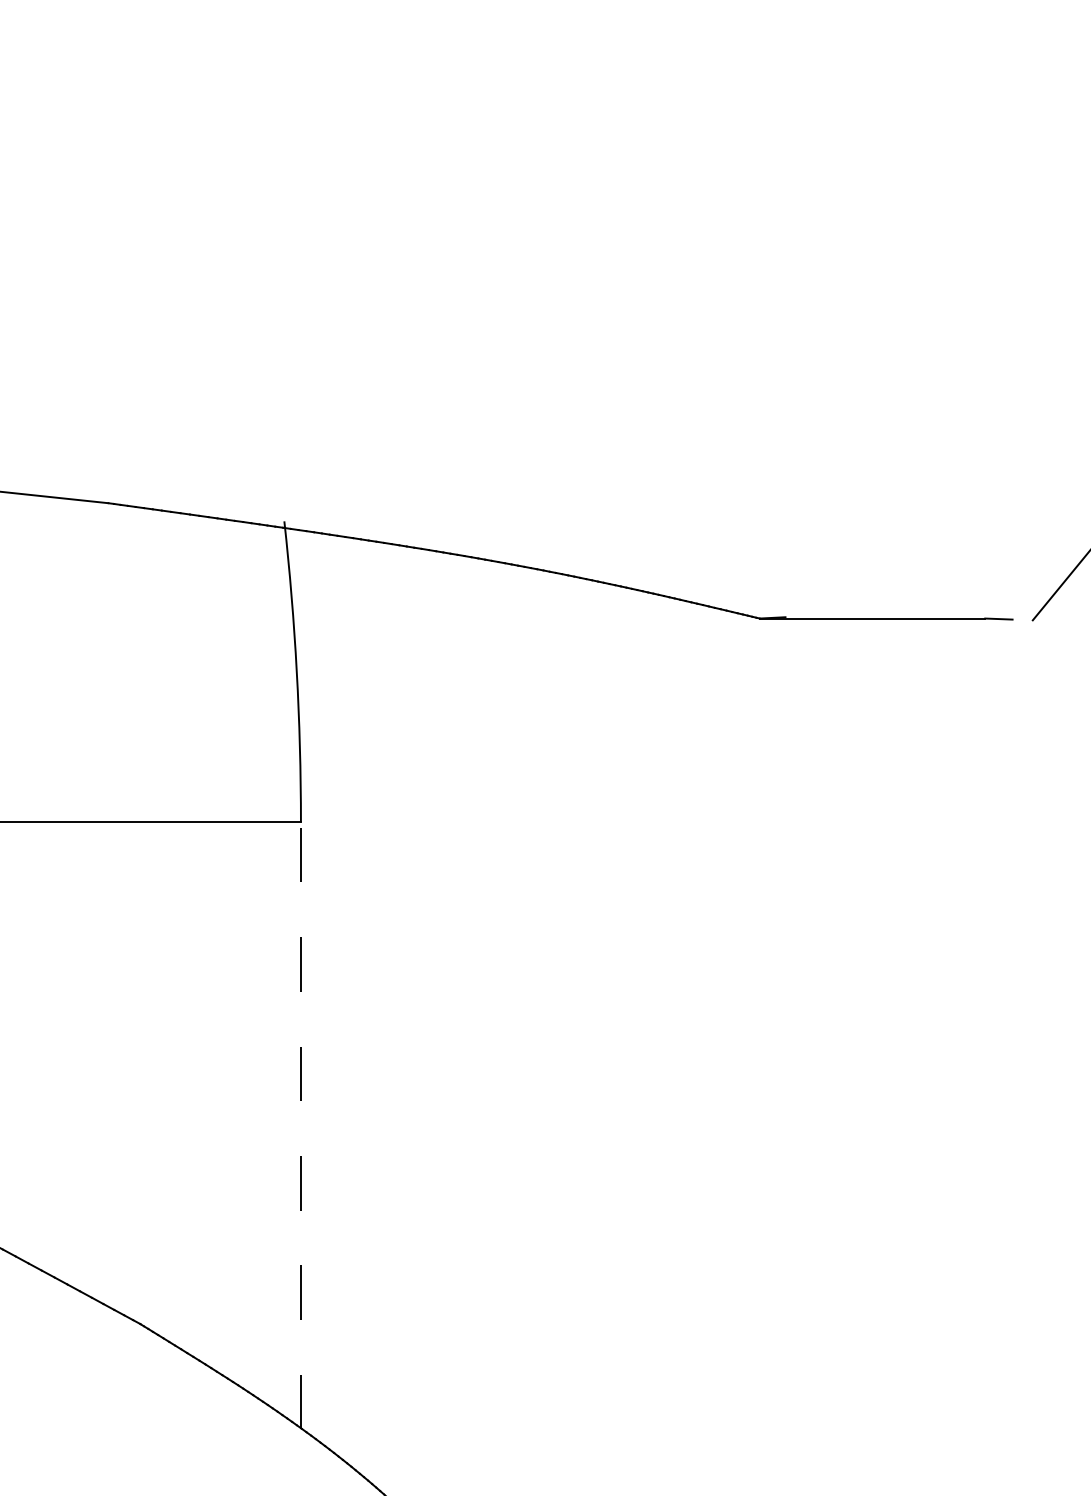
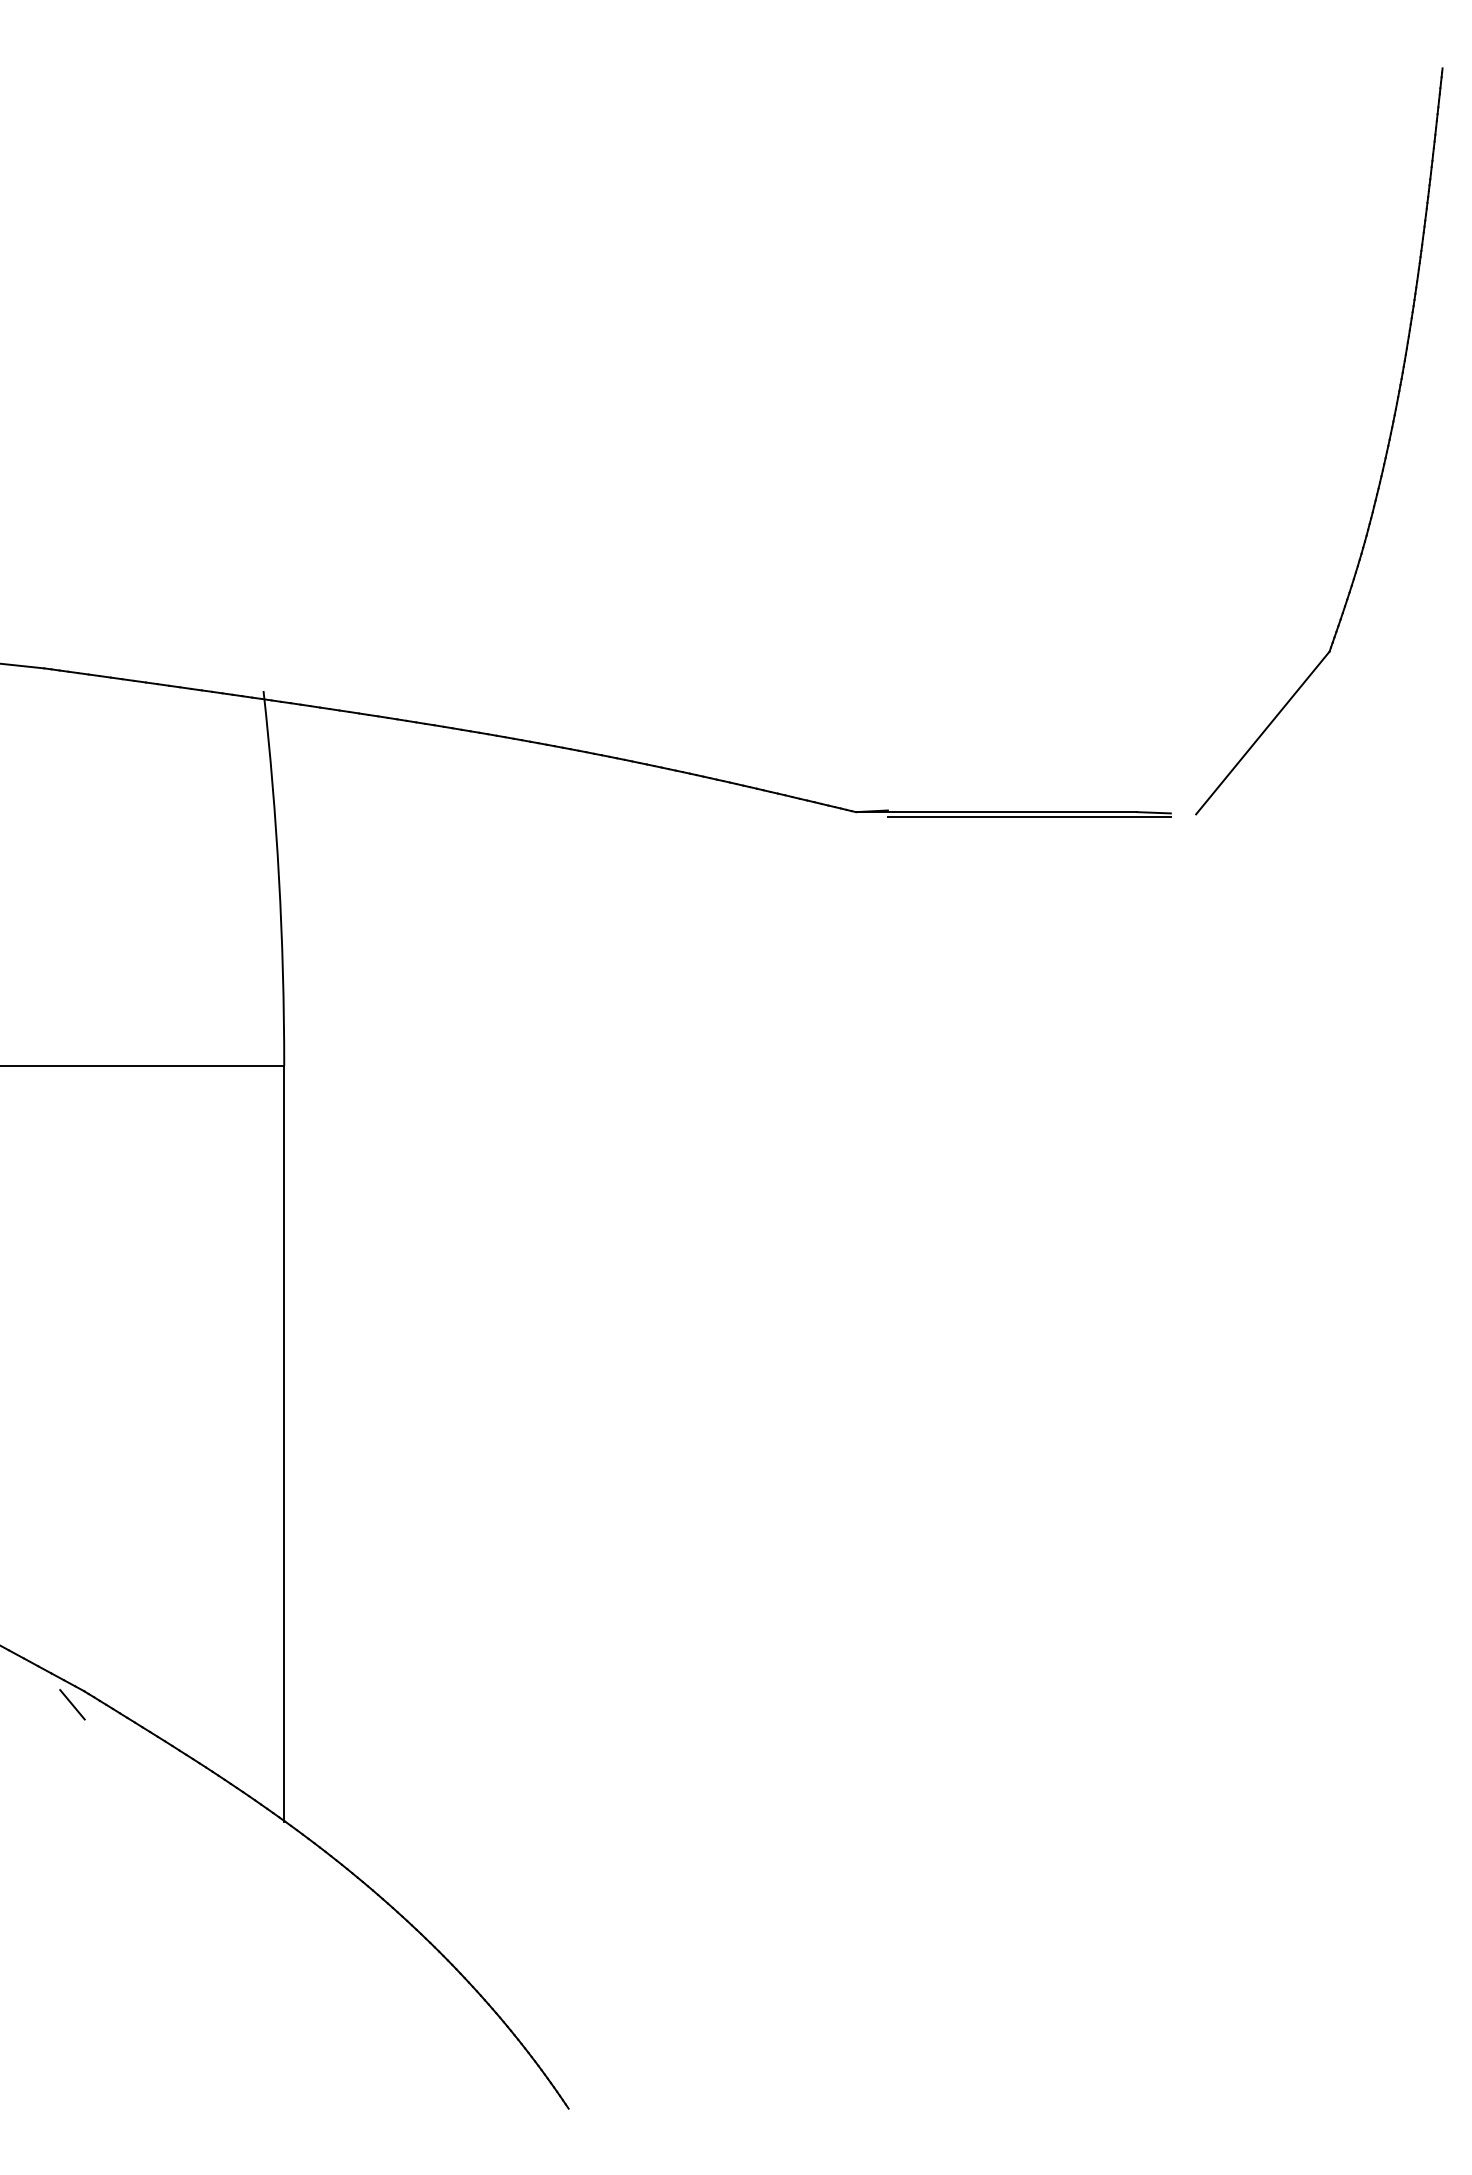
line: (898, 622) -> (1028, 817), added
line: (301, 1125) -> (284, 1443), dashed -> solid
line: (131, 1334) -> (72, 1704), added

